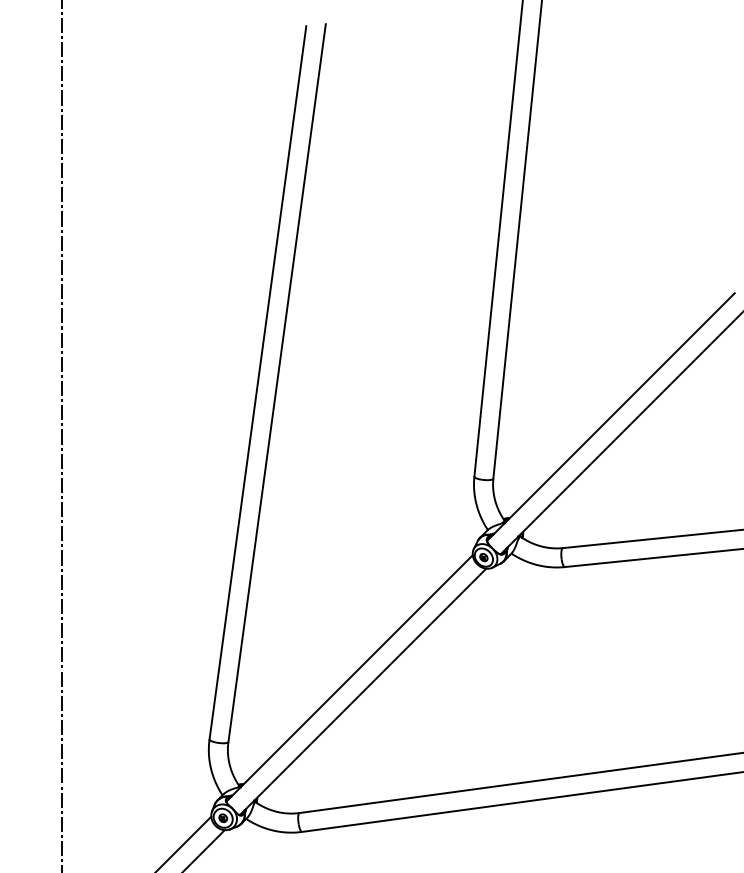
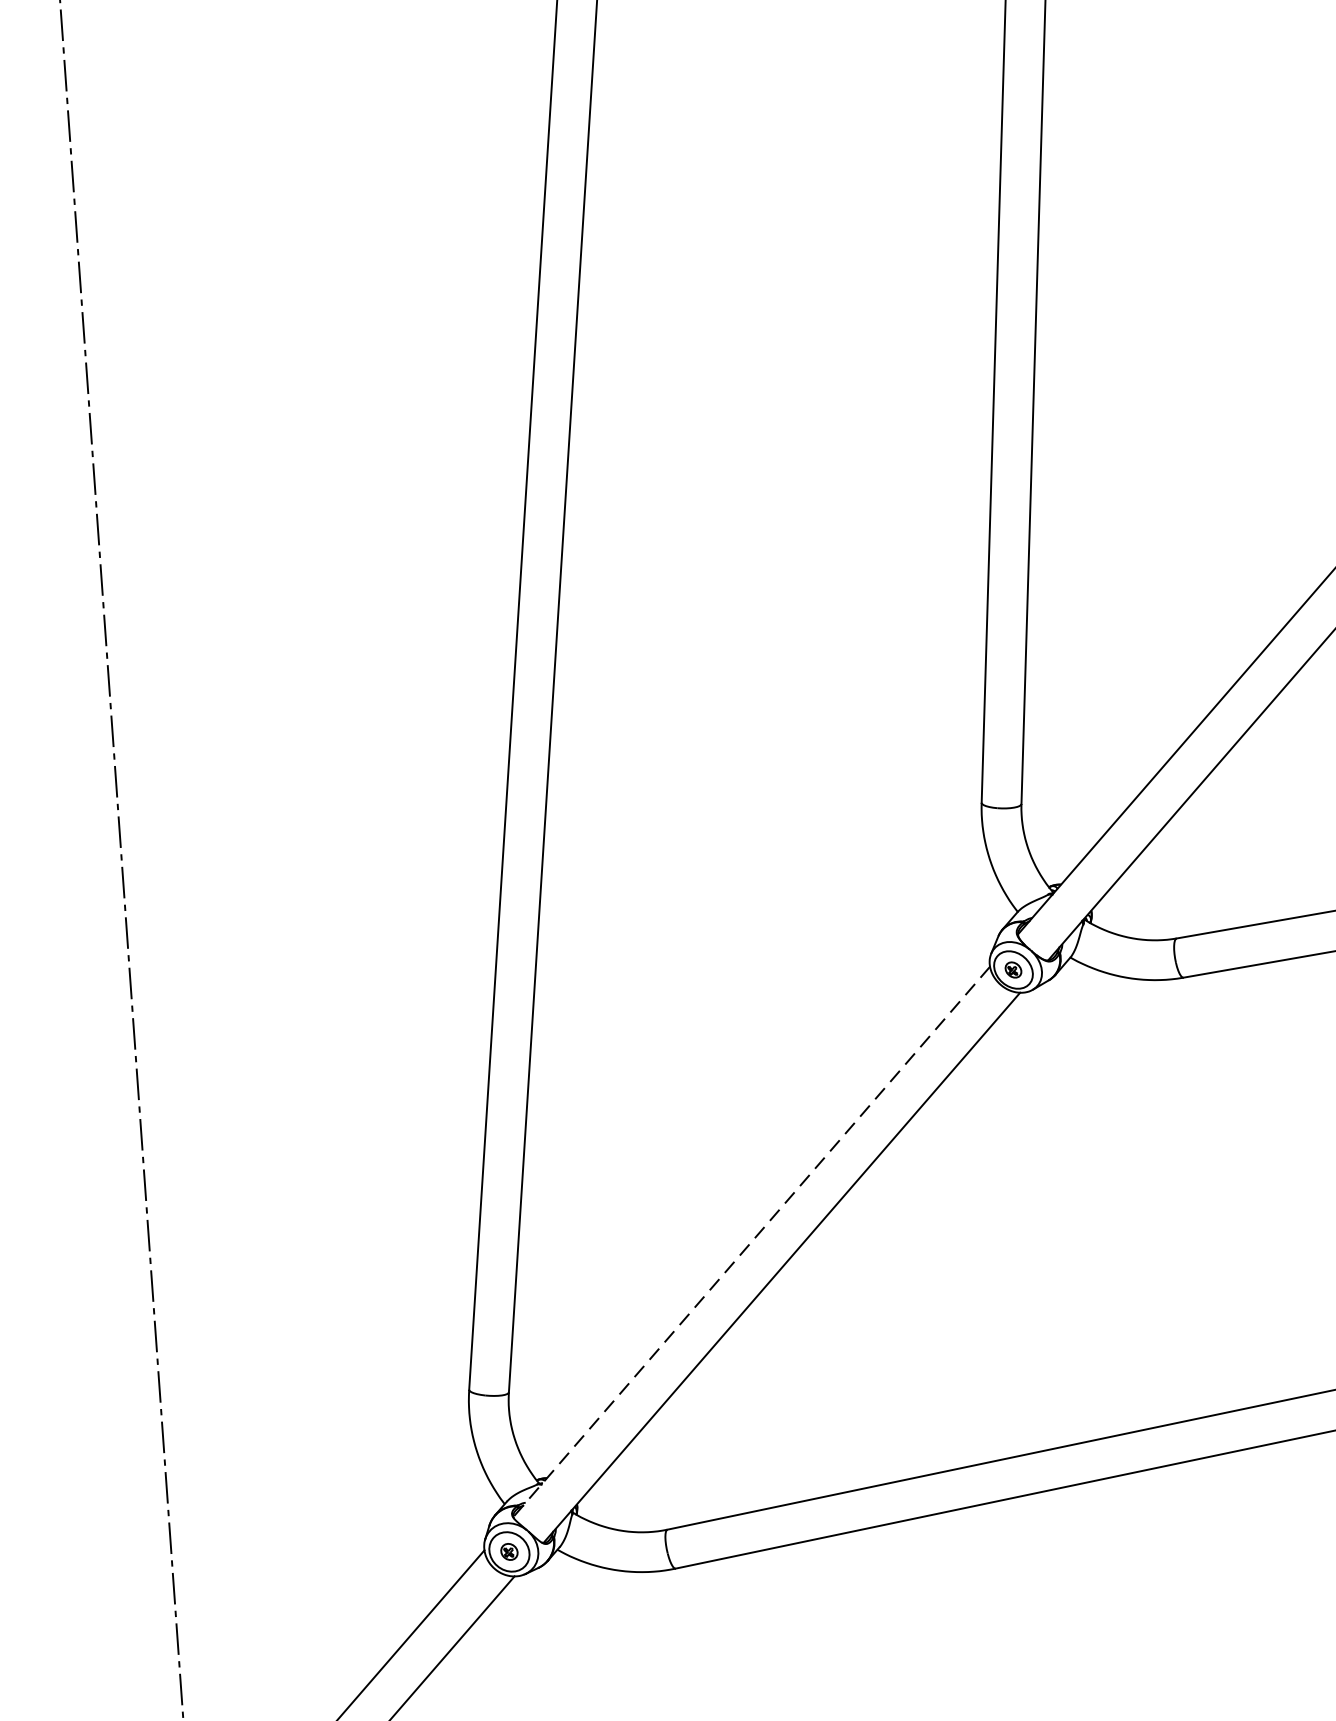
line: (349, 678) -> (751, 1241), solid -> dashed

